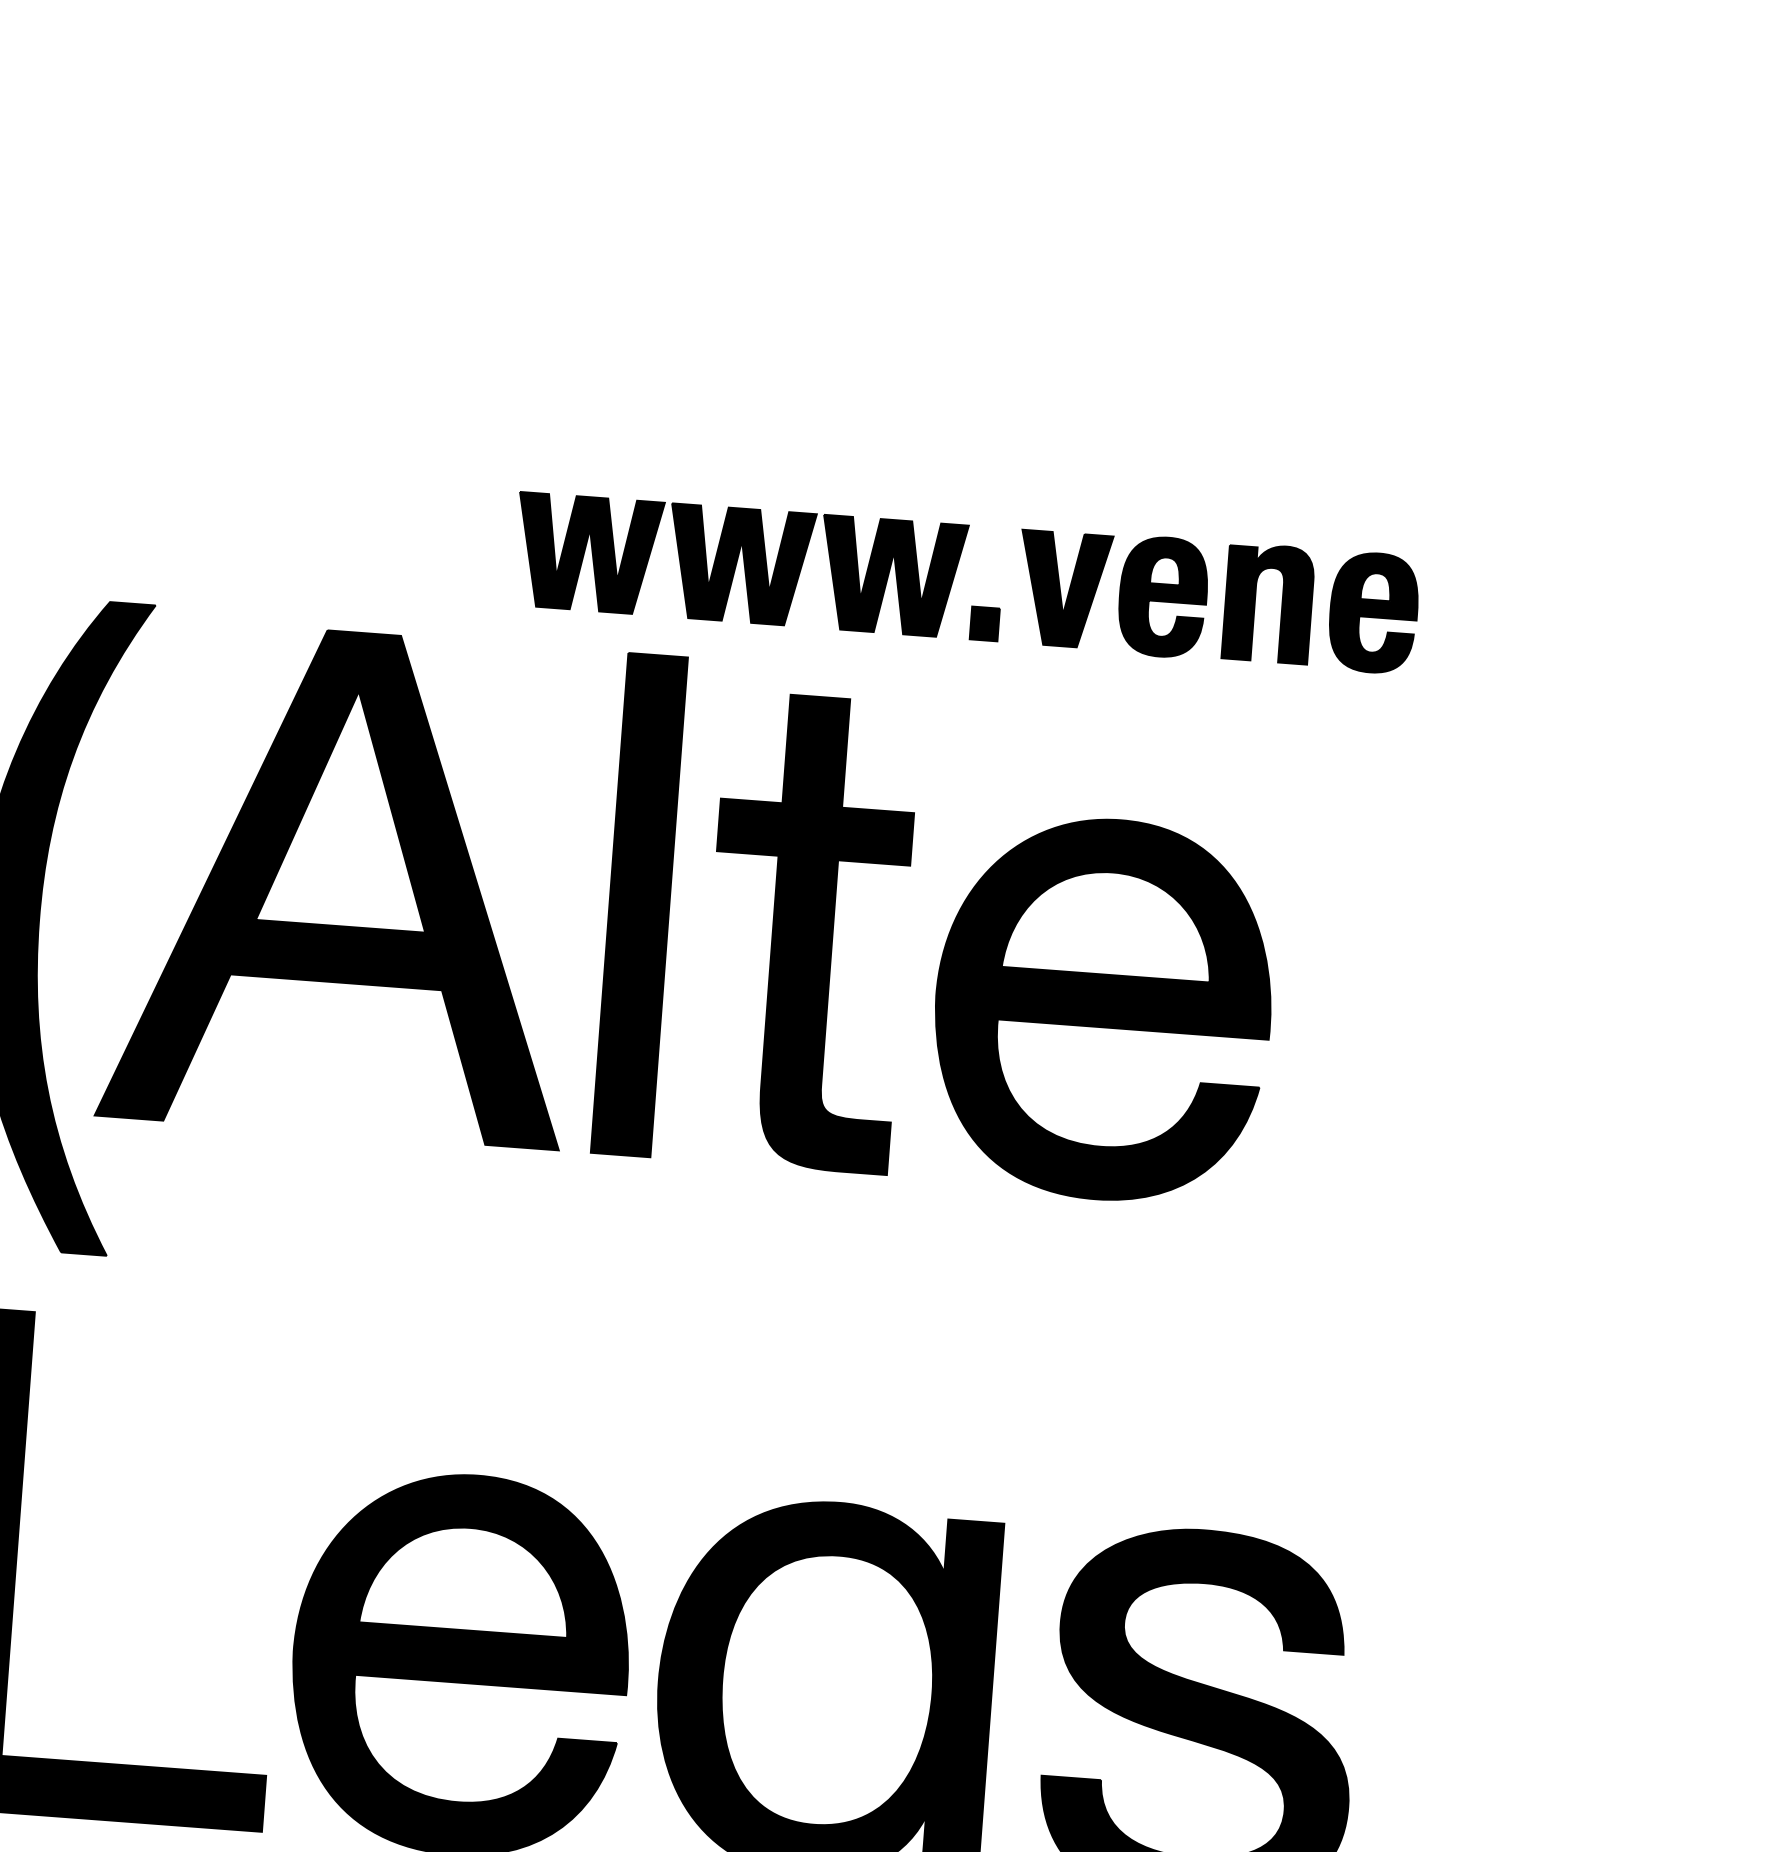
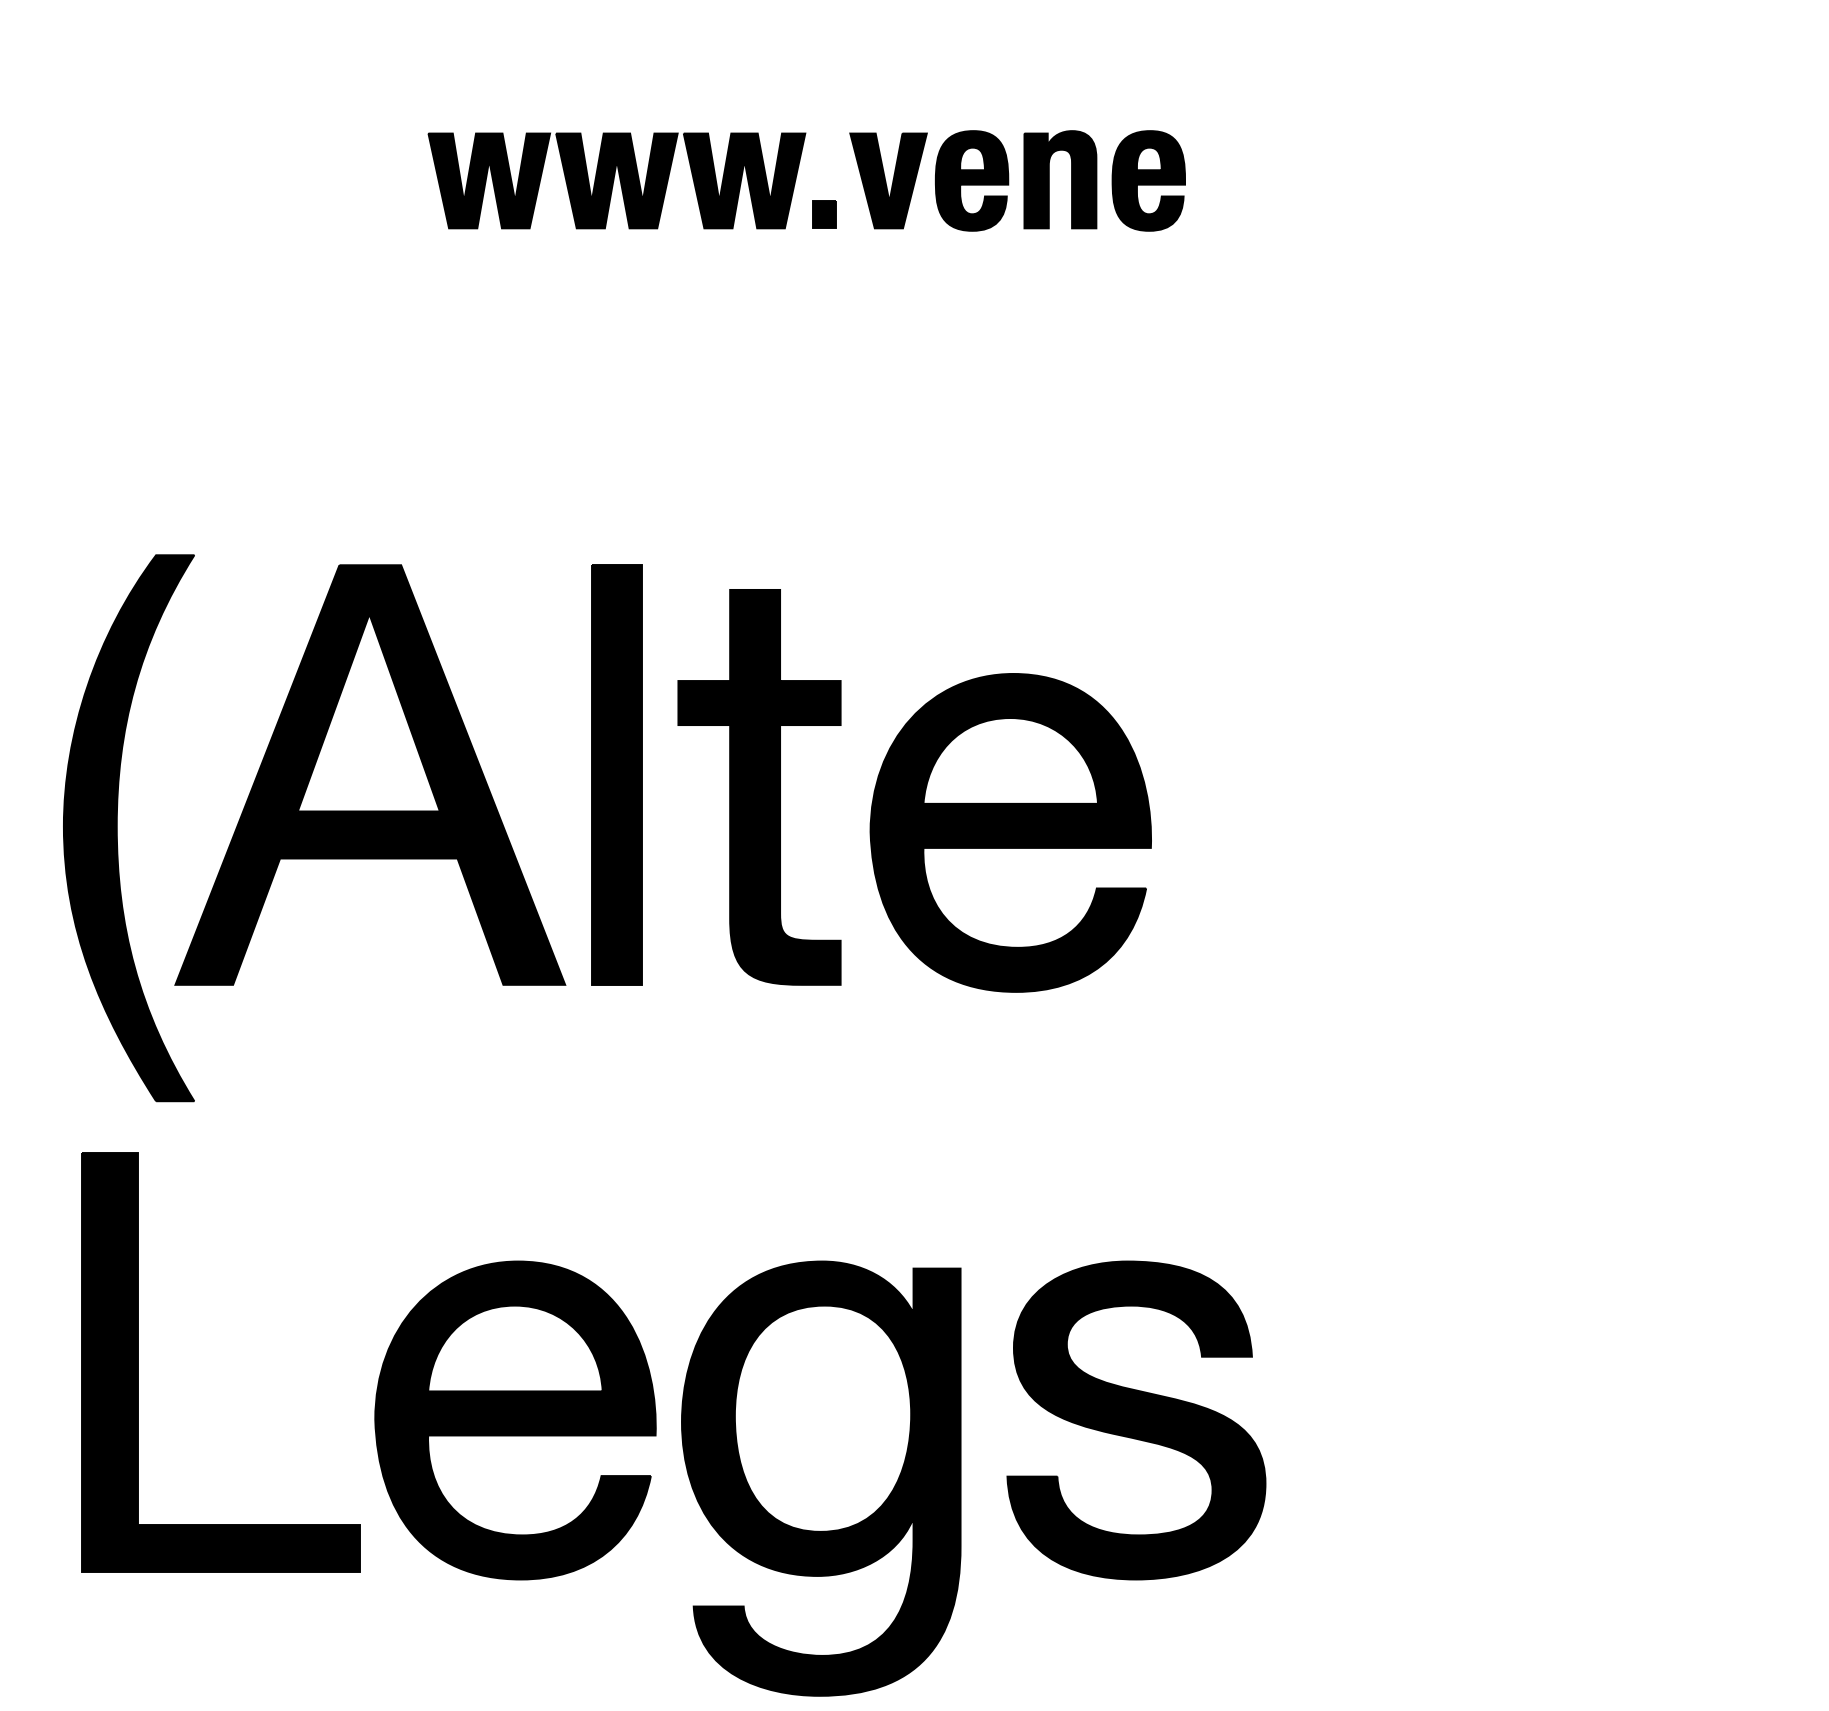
part: (954, 580) -> (796, 180), moved

